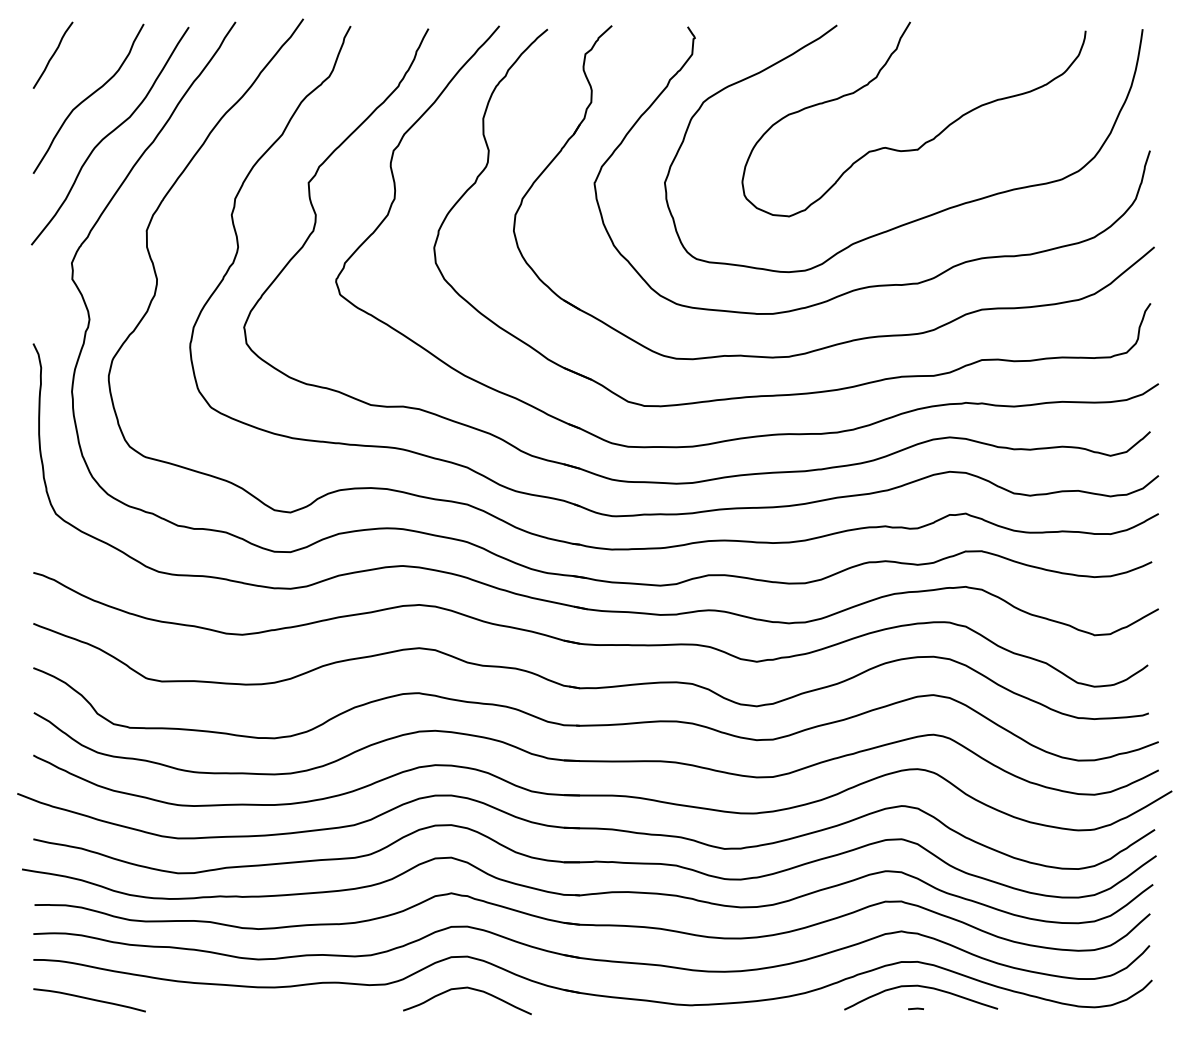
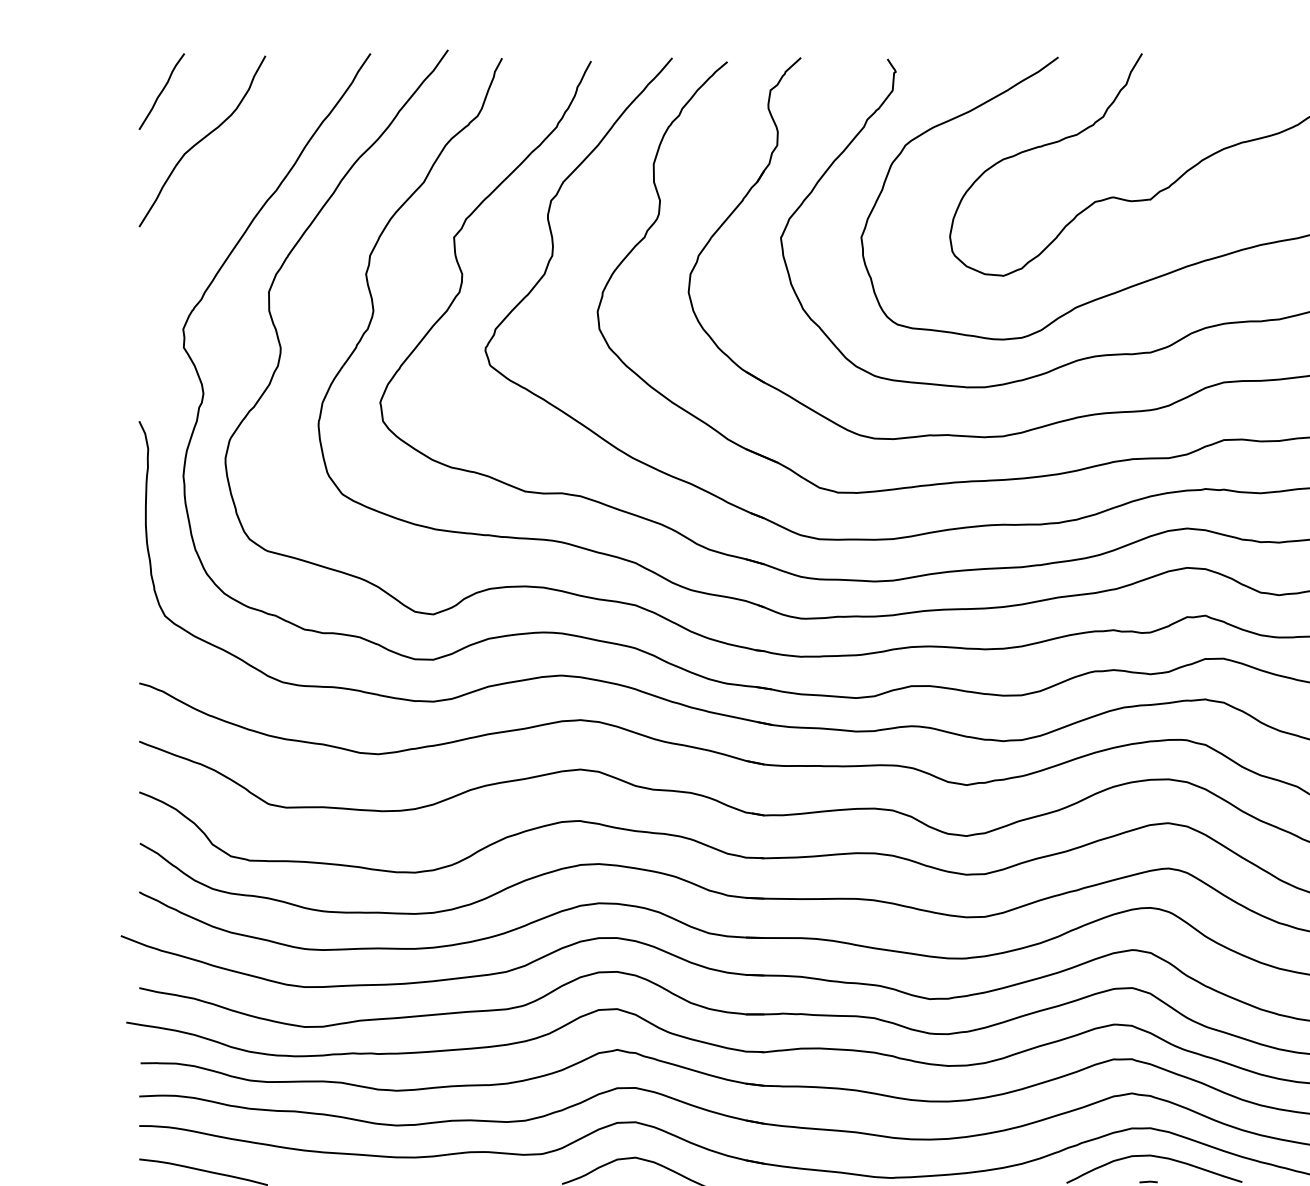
curve: (110, 134) -> (227, 182), removed

